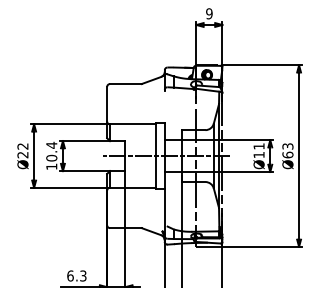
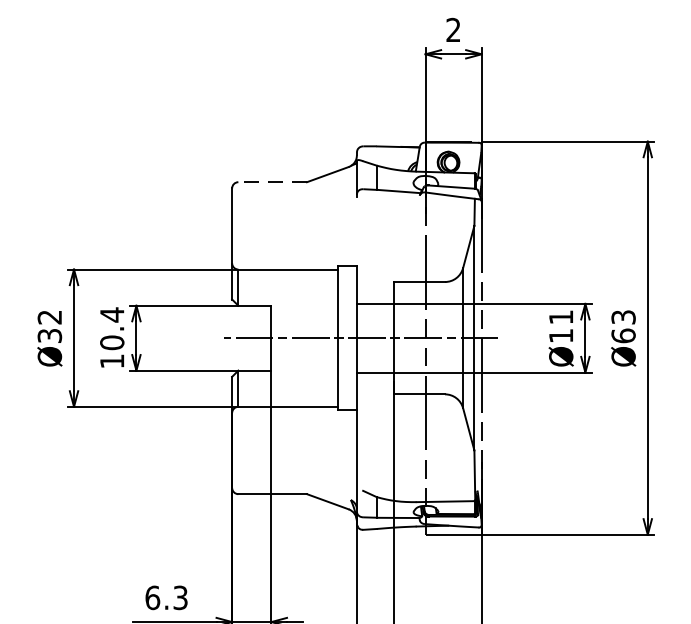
text: (209, 13) -> (453, 29), 9 -> 2
line: (125, 84) -> (271, 183), solid -> dashed
text: (23, 154) -> (50, 334), Ø22 -> Ø32

